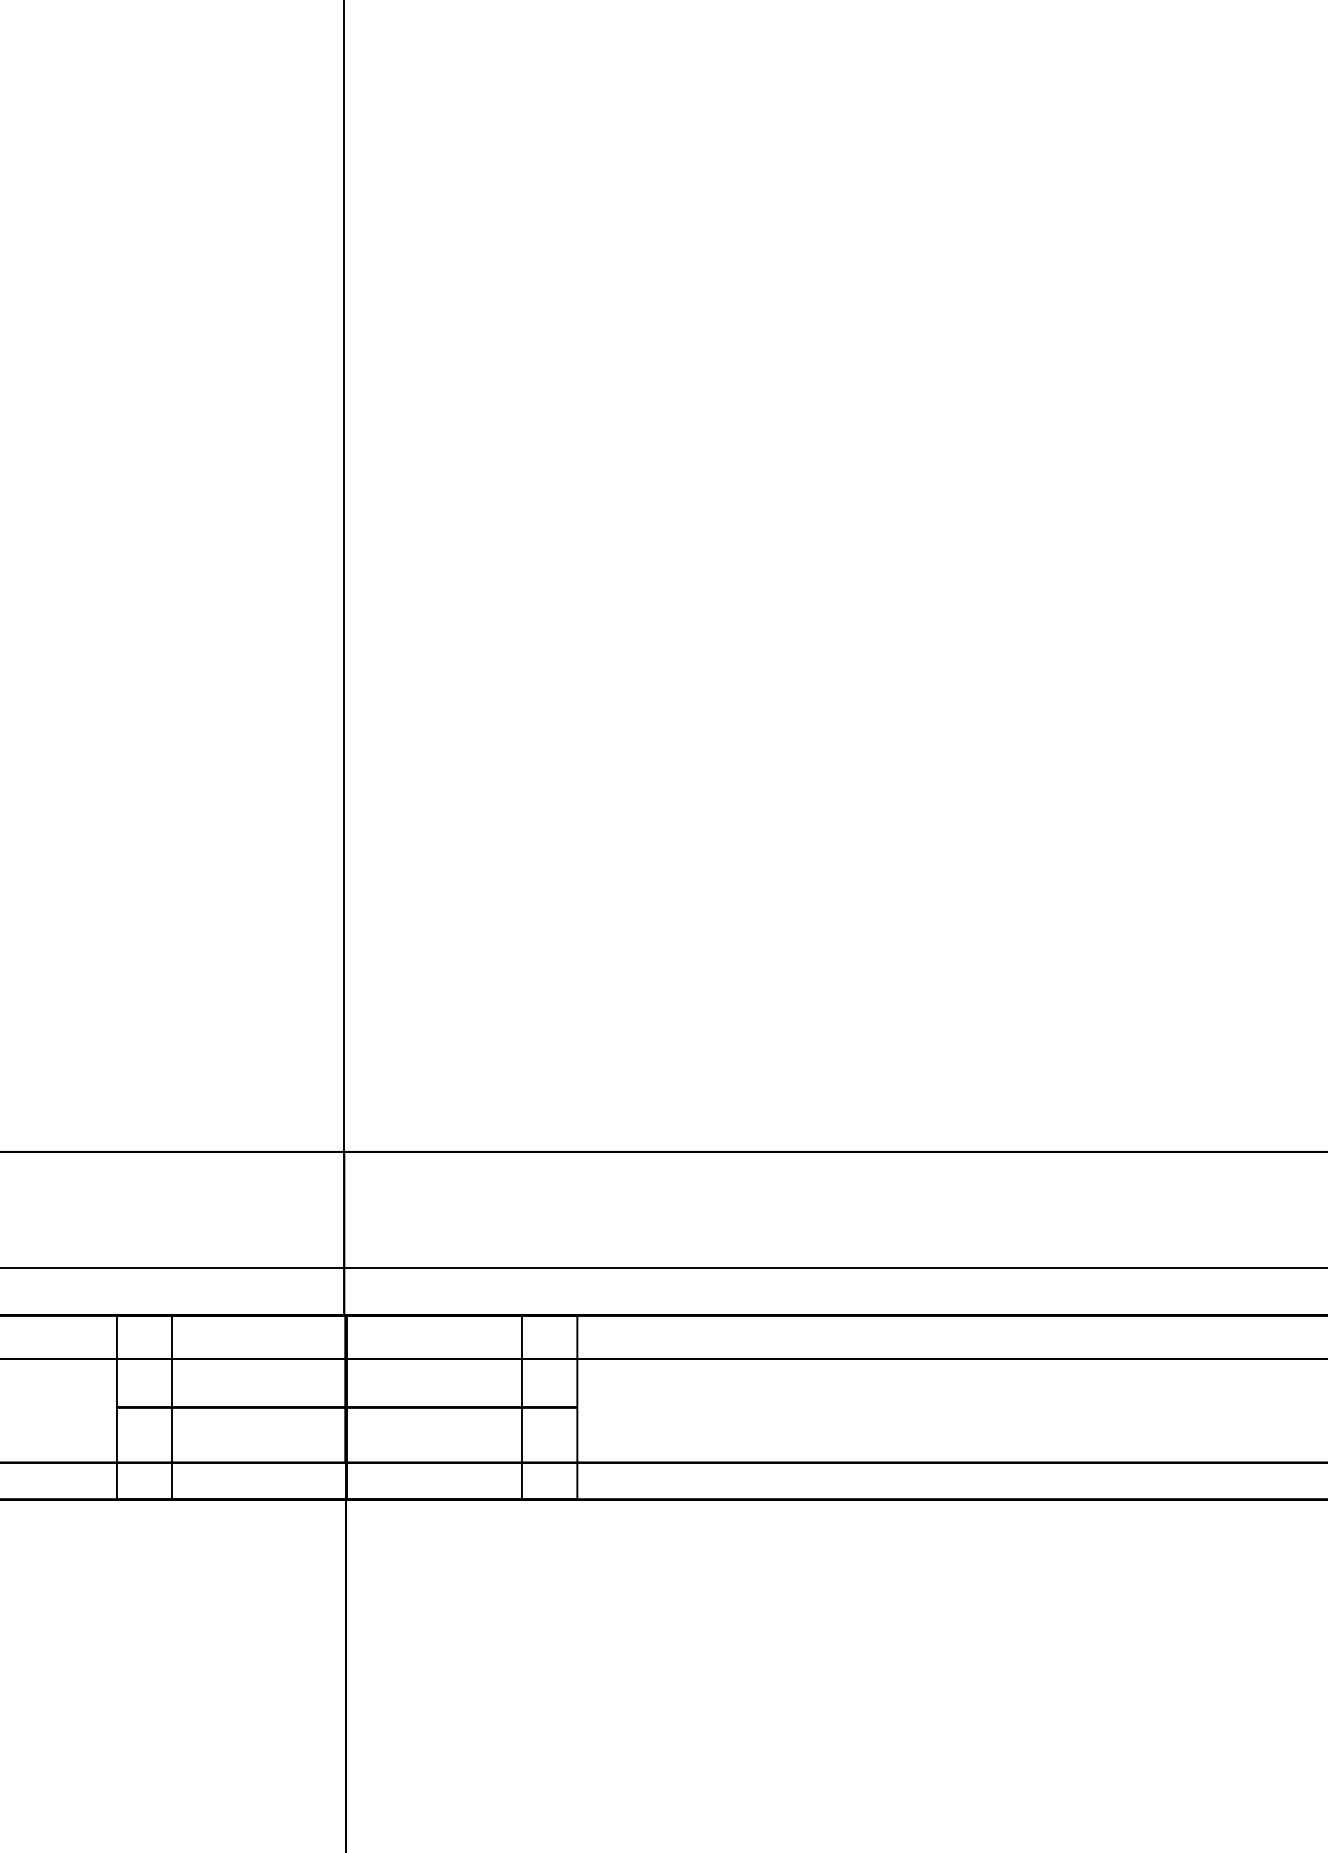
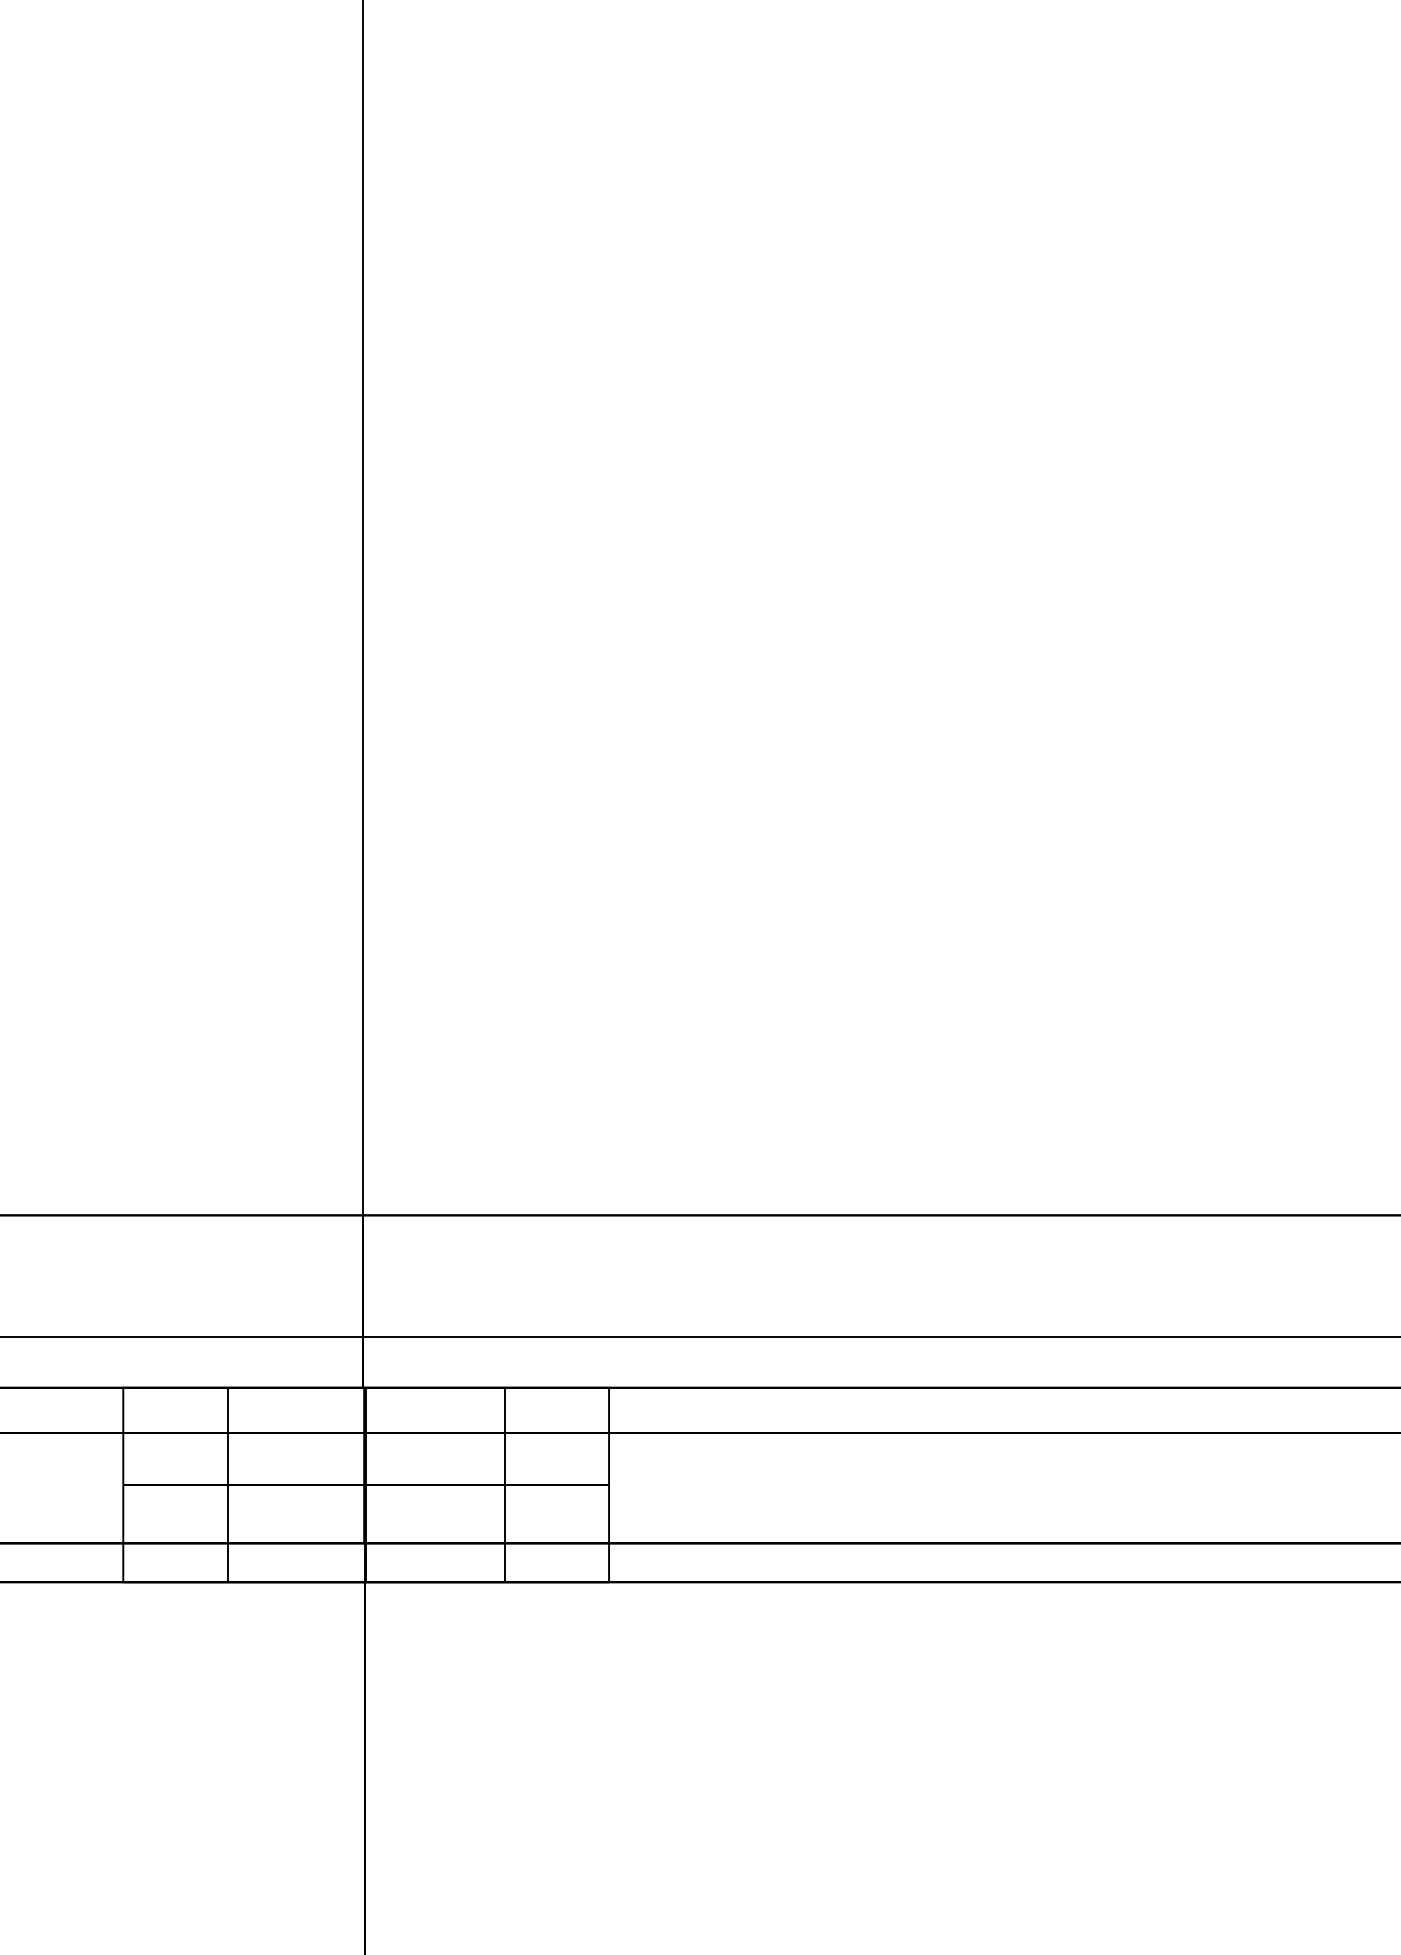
line: (172, 1407) -> (228, 1485), moved
line: (522, 1407) -> (505, 1485), moved

